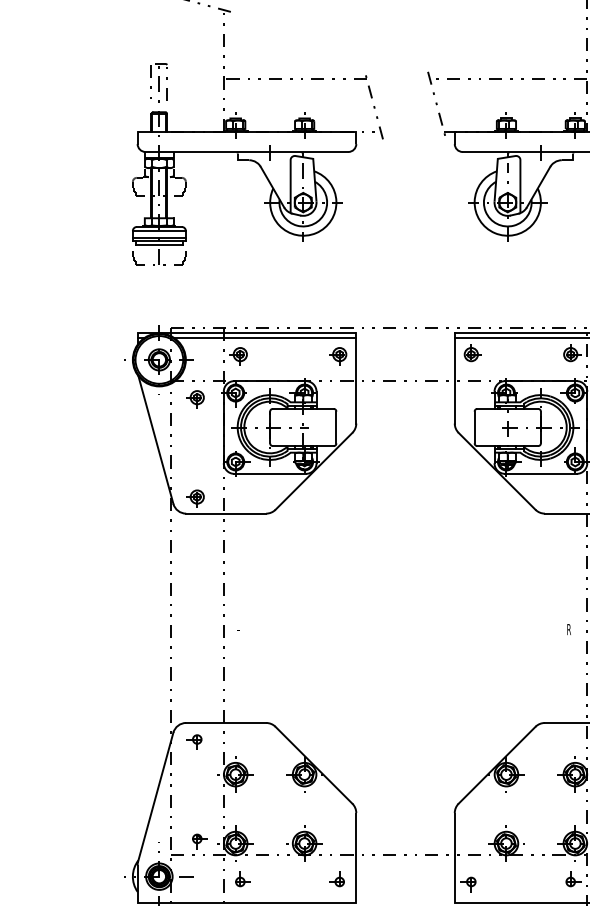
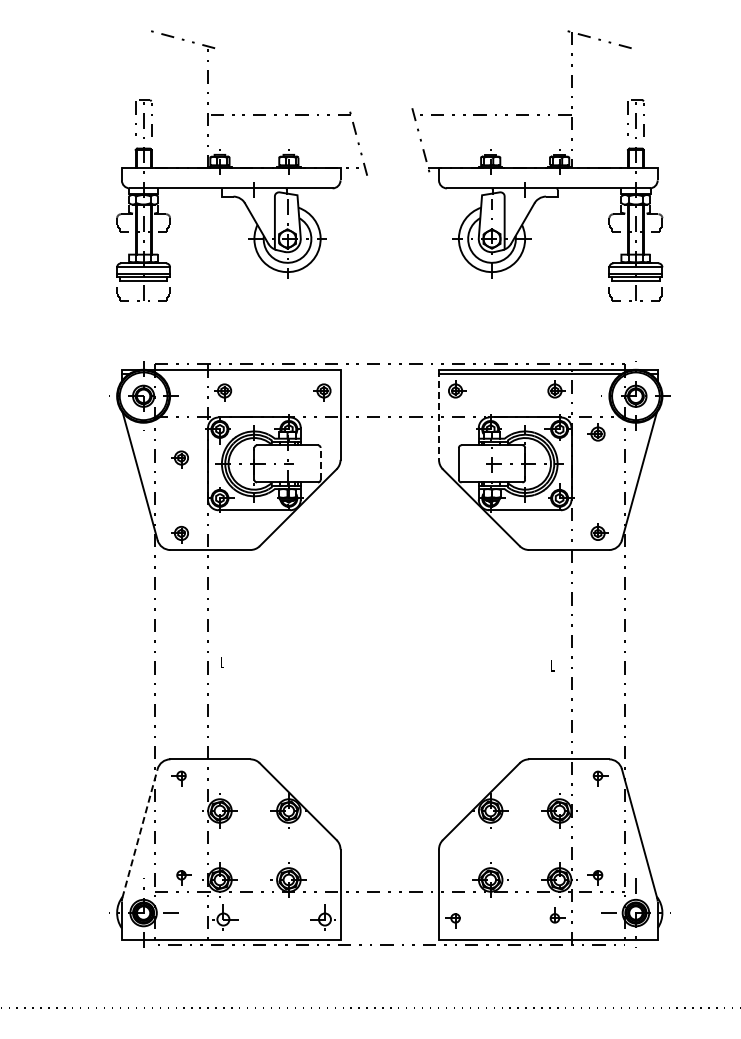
line: (264, 338) -> (248, 374), removed
line: (455, 379) -> (439, 415), solid -> dashed
part: (195, 399) -> (179, 459), moved
line: (336, 427) -> (320, 463), solid -> dashed
text: (569, 629) -> (553, 665), R -> L
line: (155, 797) -> (139, 833), solid -> dashed
part: (243, 879) -> (227, 915), size x1.4
part: (337, 879) -> (321, 915), size x1.4

